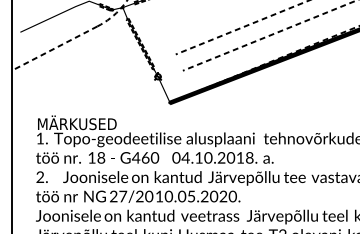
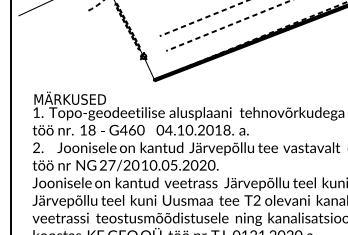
line: (54, 48) -> (49, 30), removed

